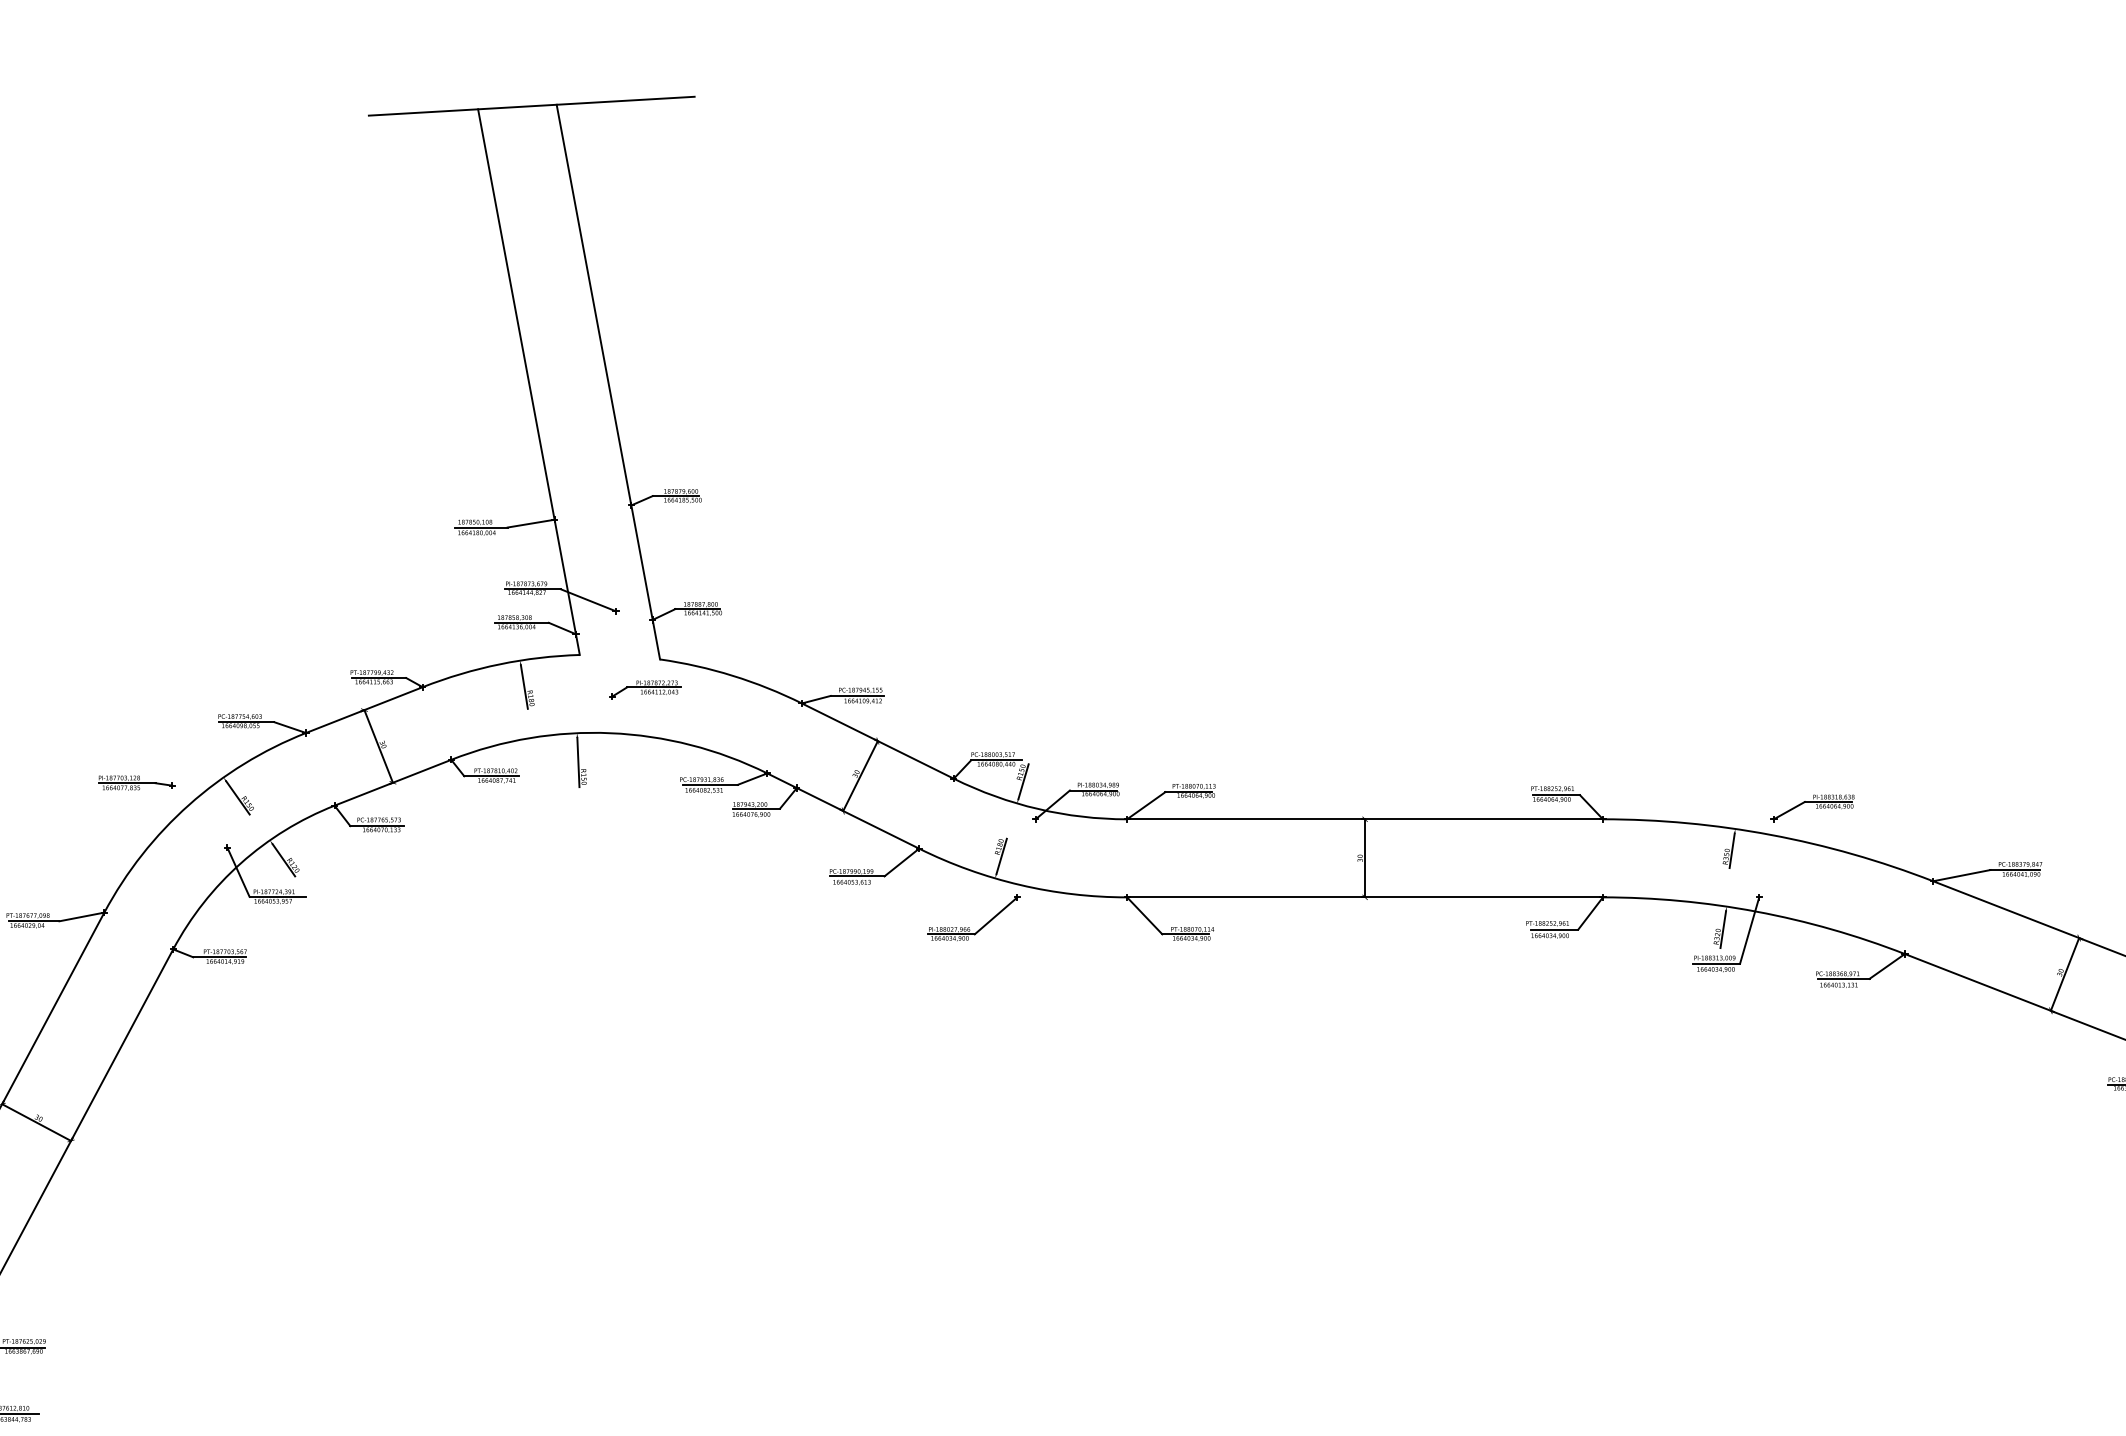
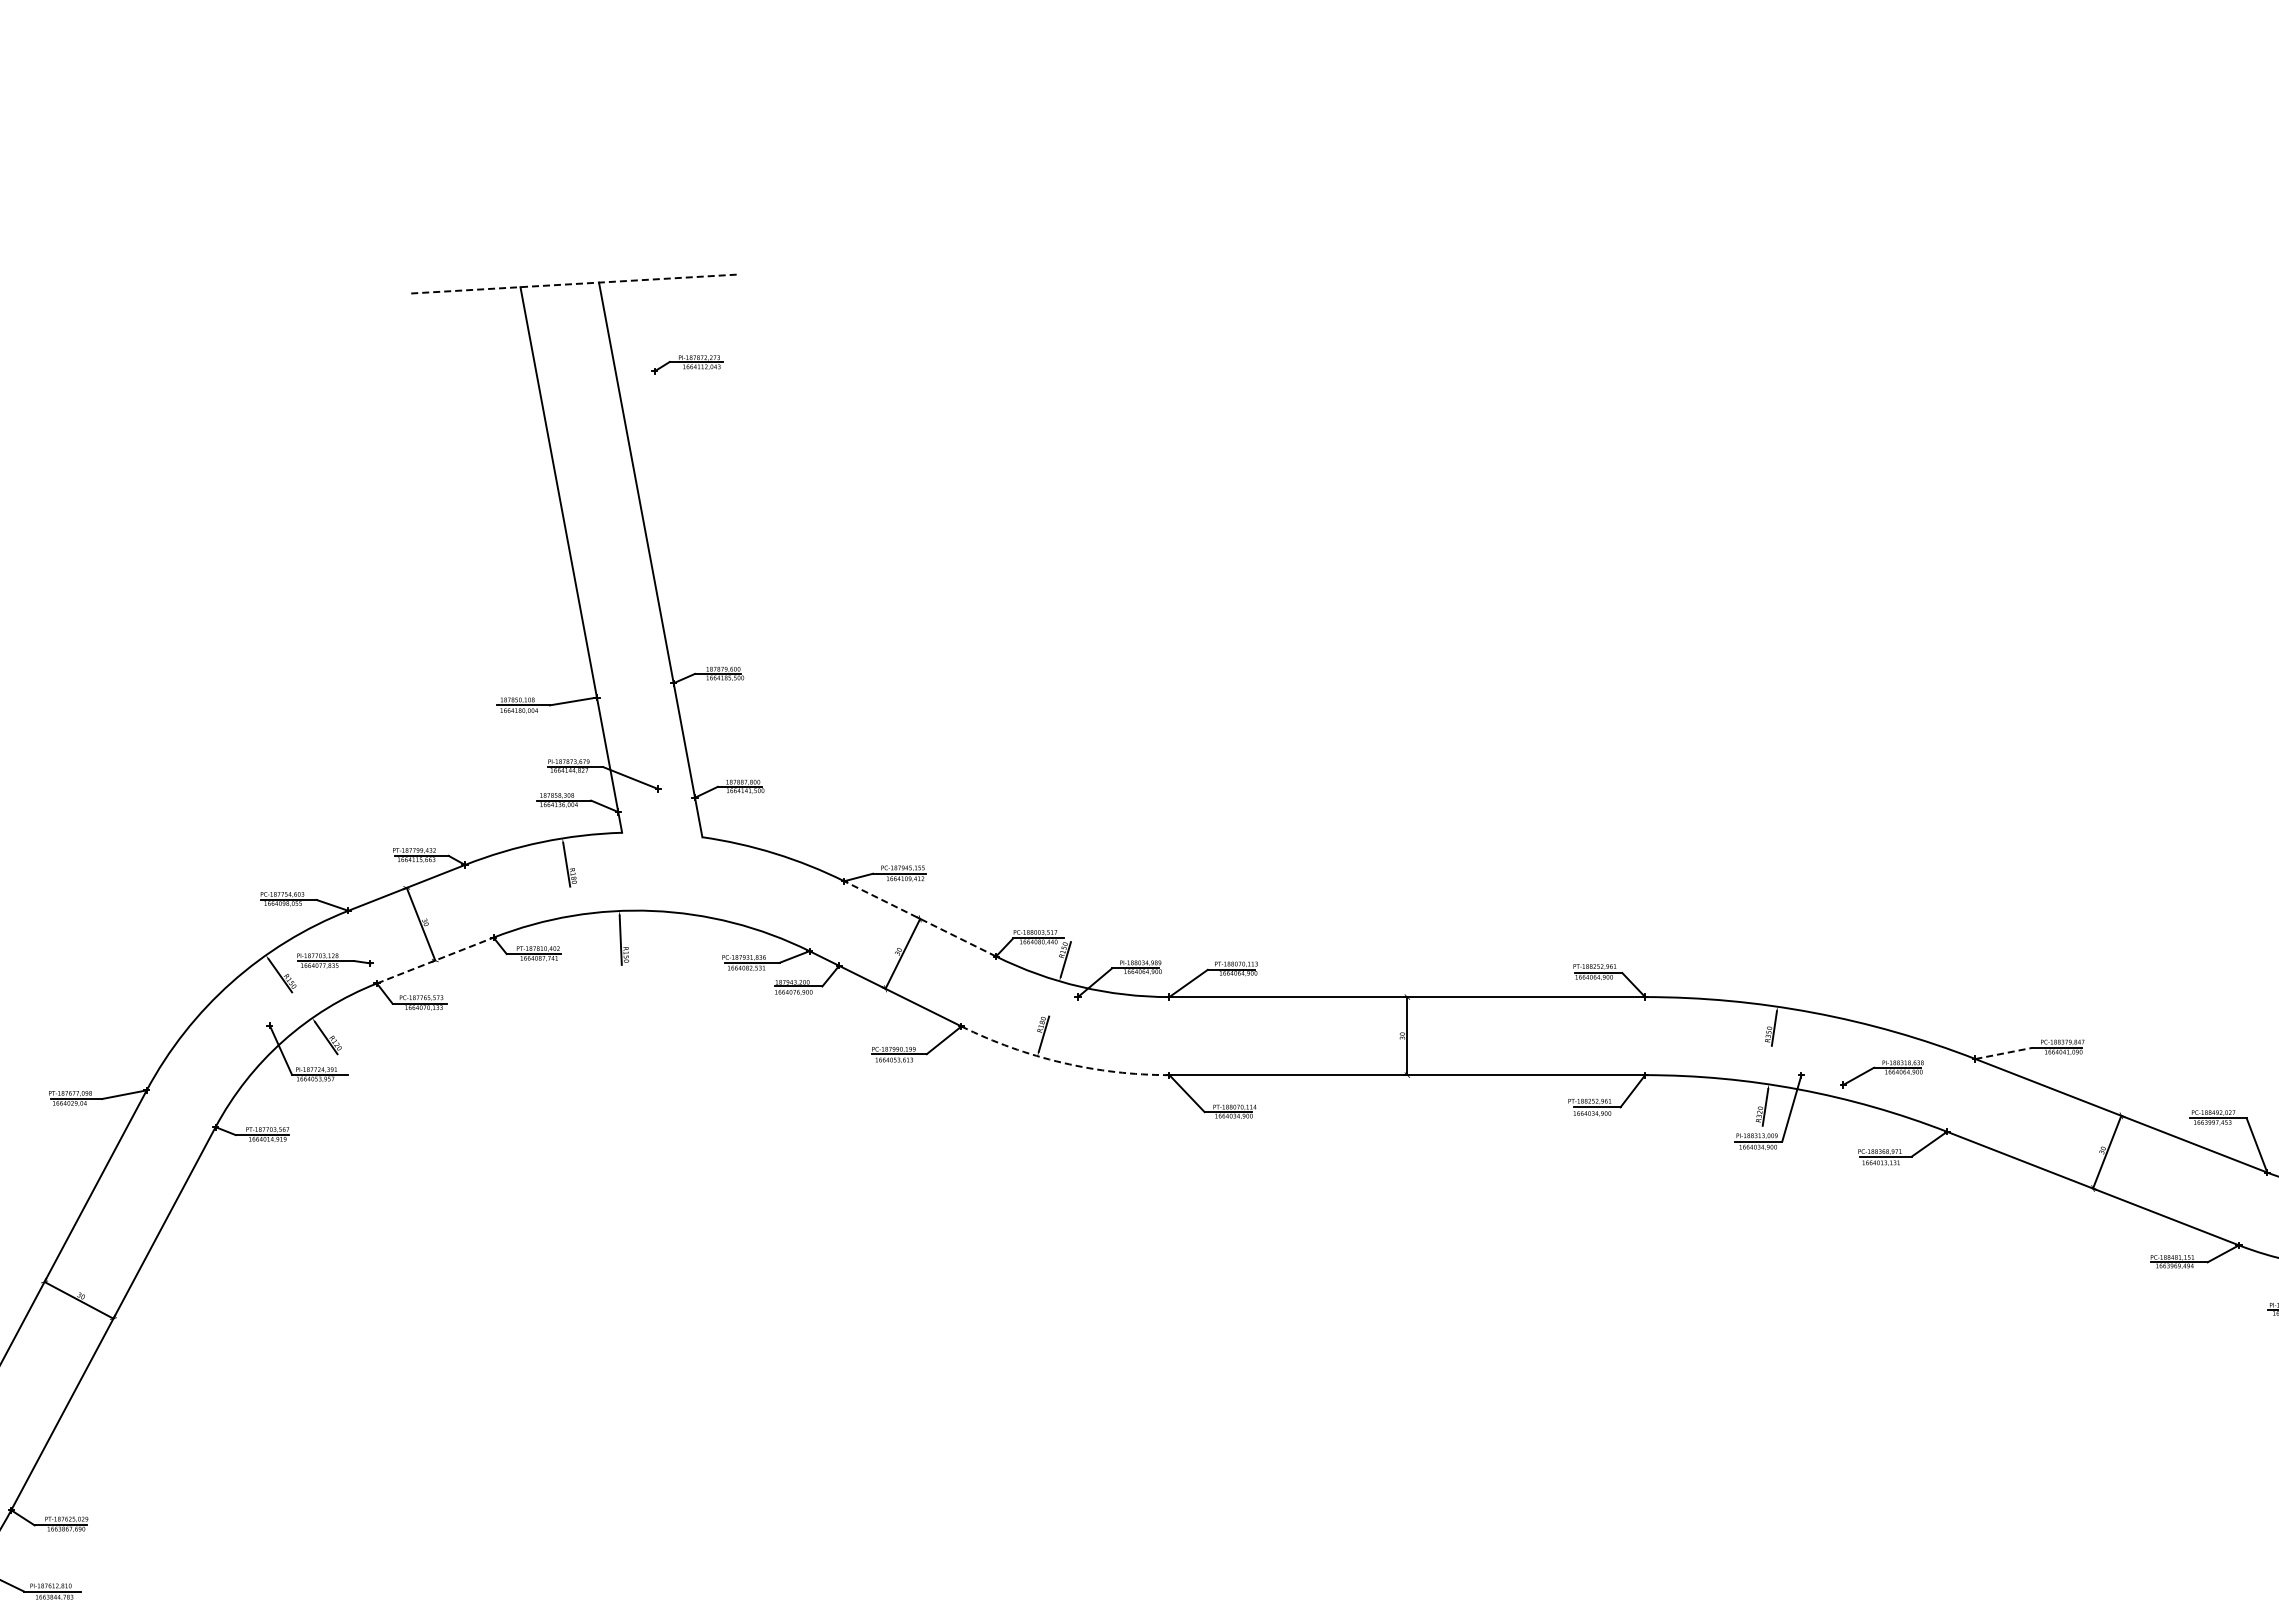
line: (532, 106) -> (574, 284), solid -> dashed
part: (645, 689) -> (687, 364), moved
line: (878, 740) -> (920, 918), solid -> dashed
part: (137, 782) -> (335, 960), moved
line: (393, 782) -> (435, 960), solid -> dashed
part: (1812, 808) -> (1881, 1074), moved
line: (1962, 875) -> (2004, 1053), solid -> dashed
arc: (1020, 884) -> (1062, 1062), solid -> dashed
part: (969, 926) -> (1011, 1104), removed

